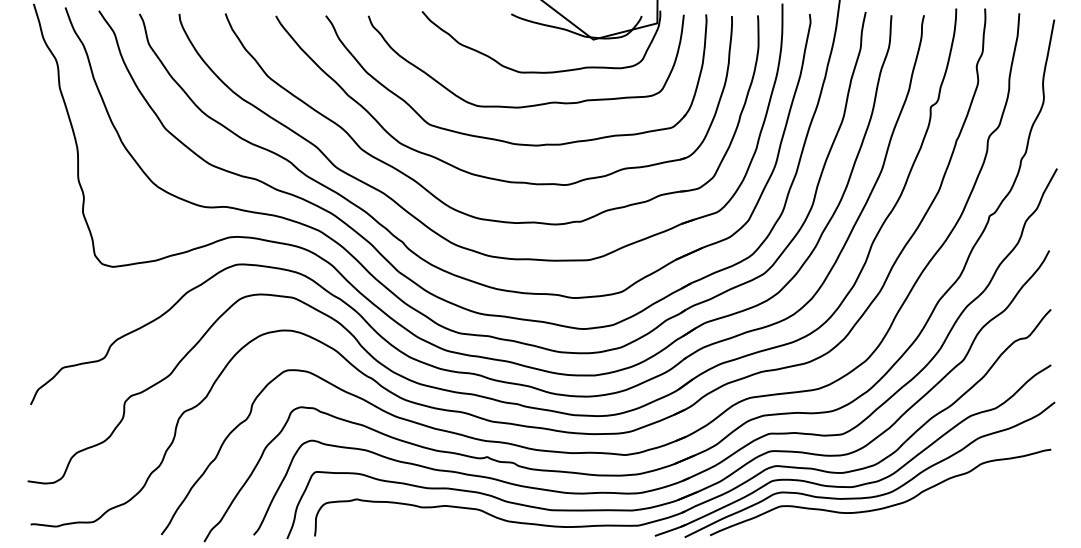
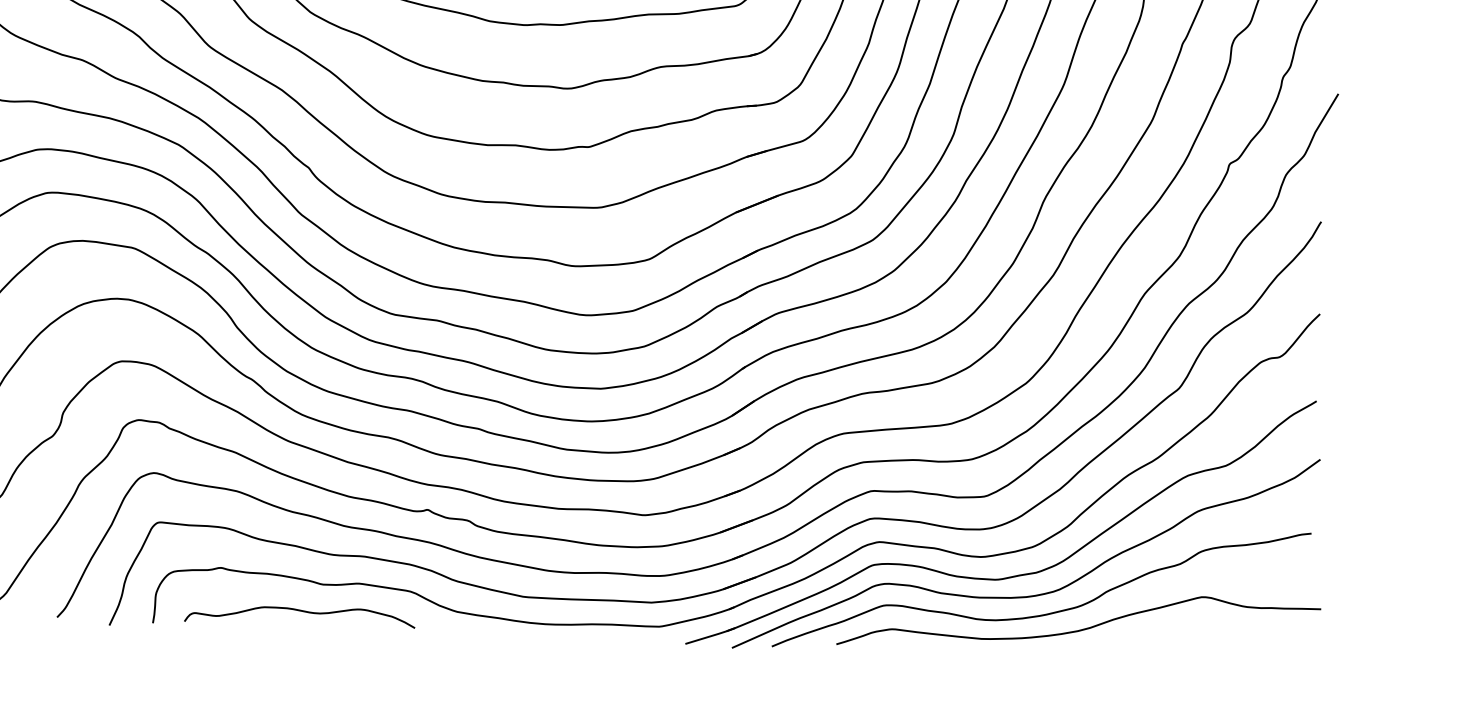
curve: (905, 516) -> (1079, 629), added
curve: (408, 525) -> (300, 611), added

